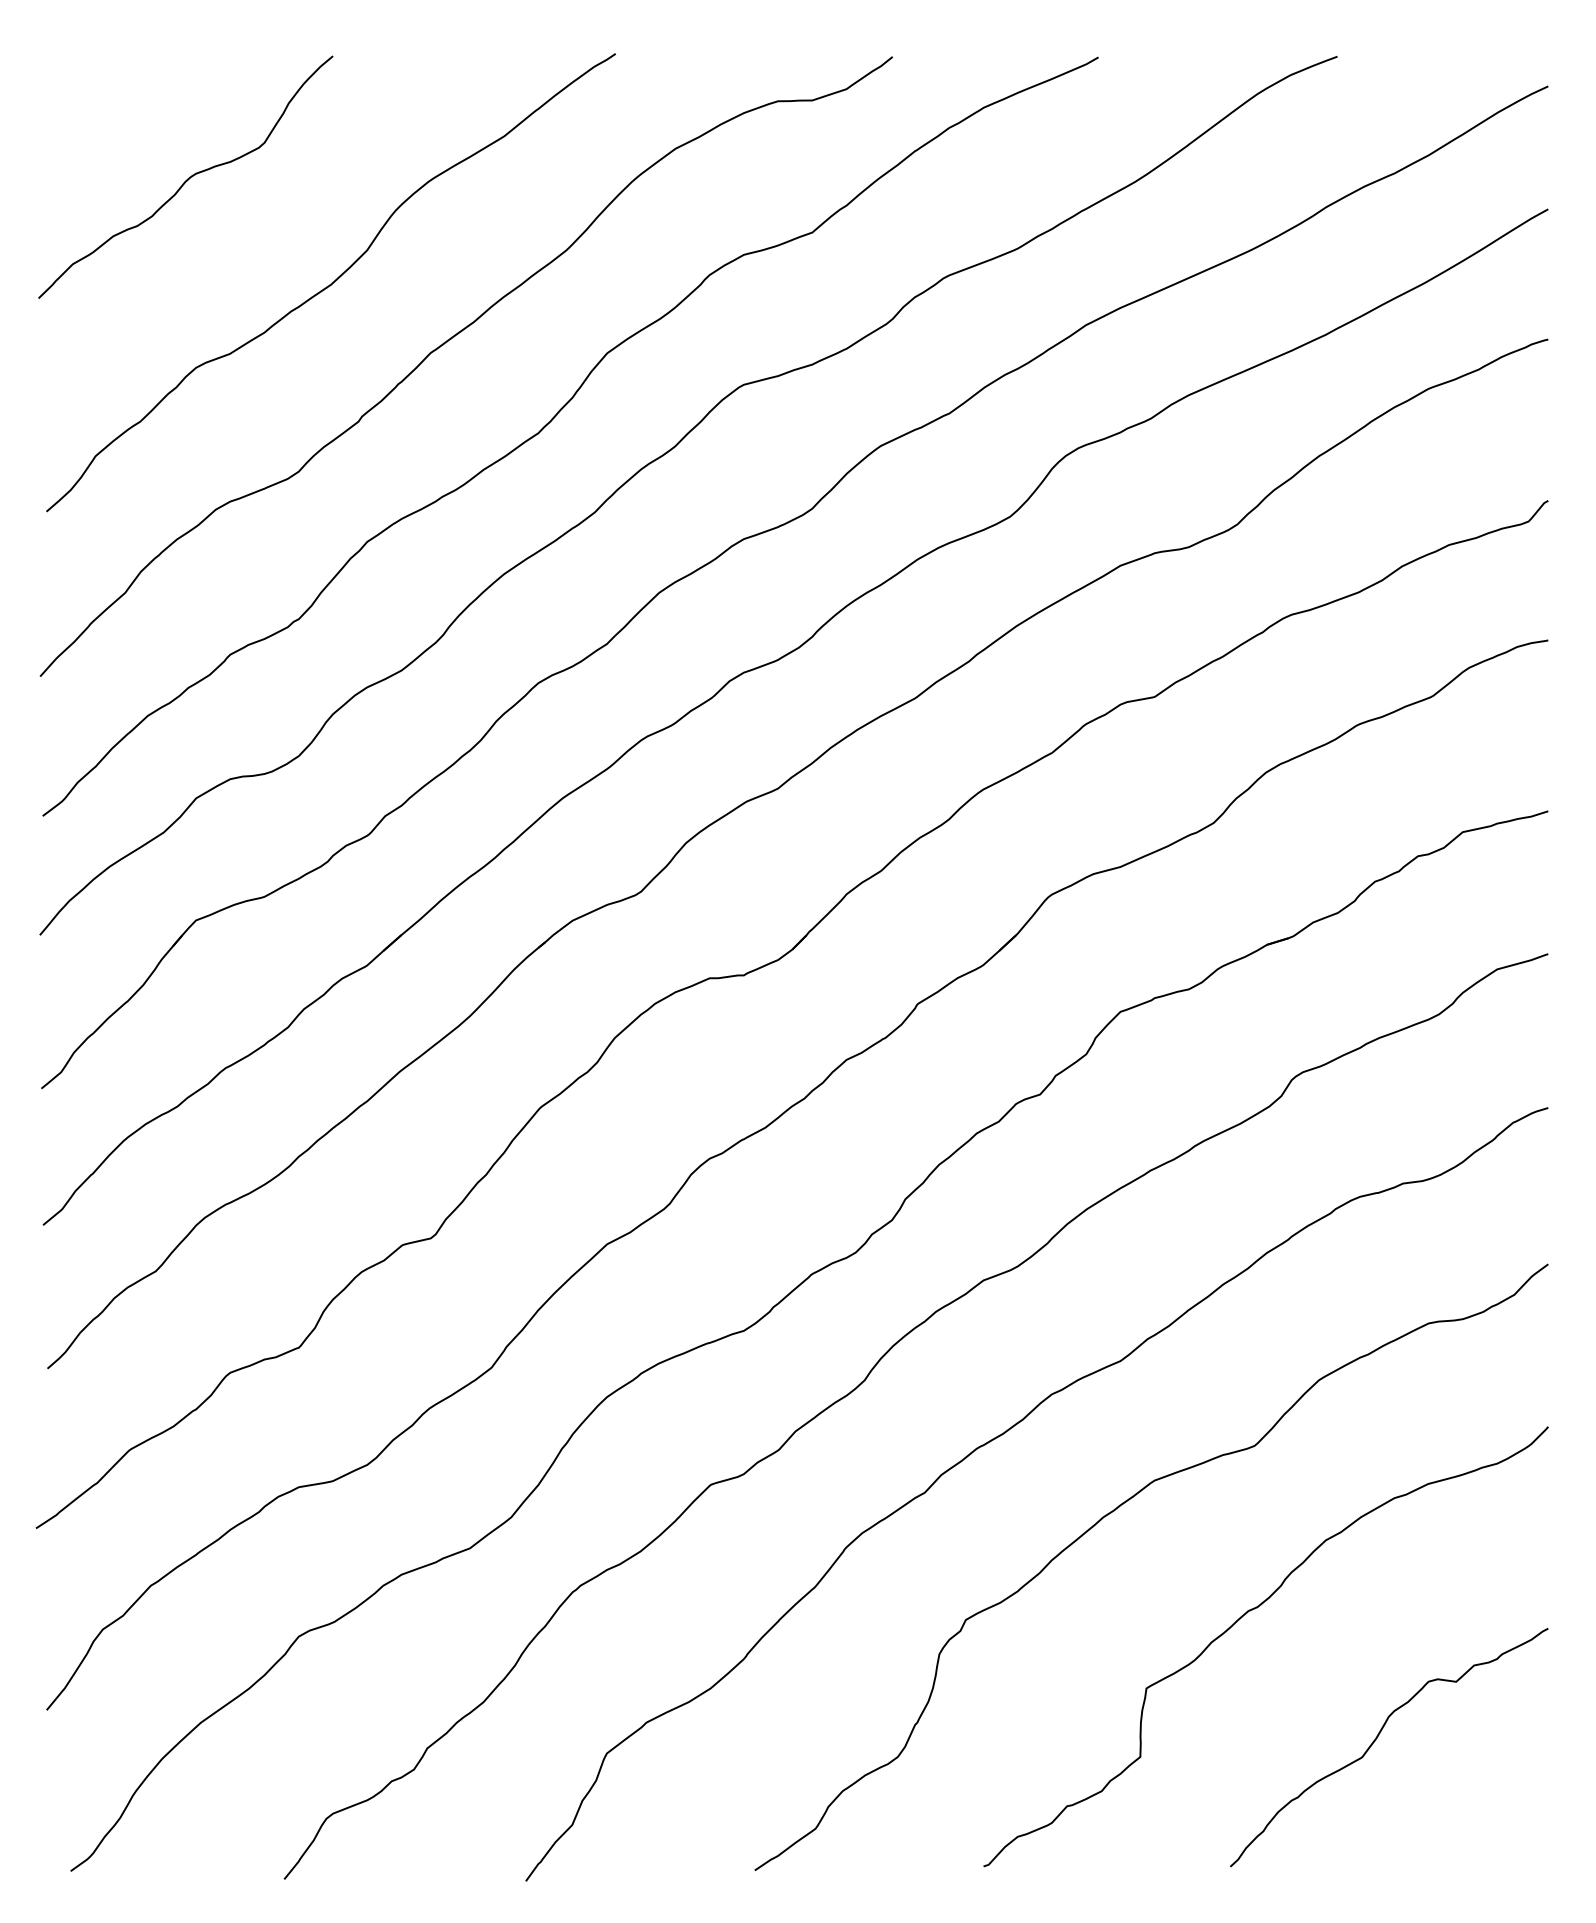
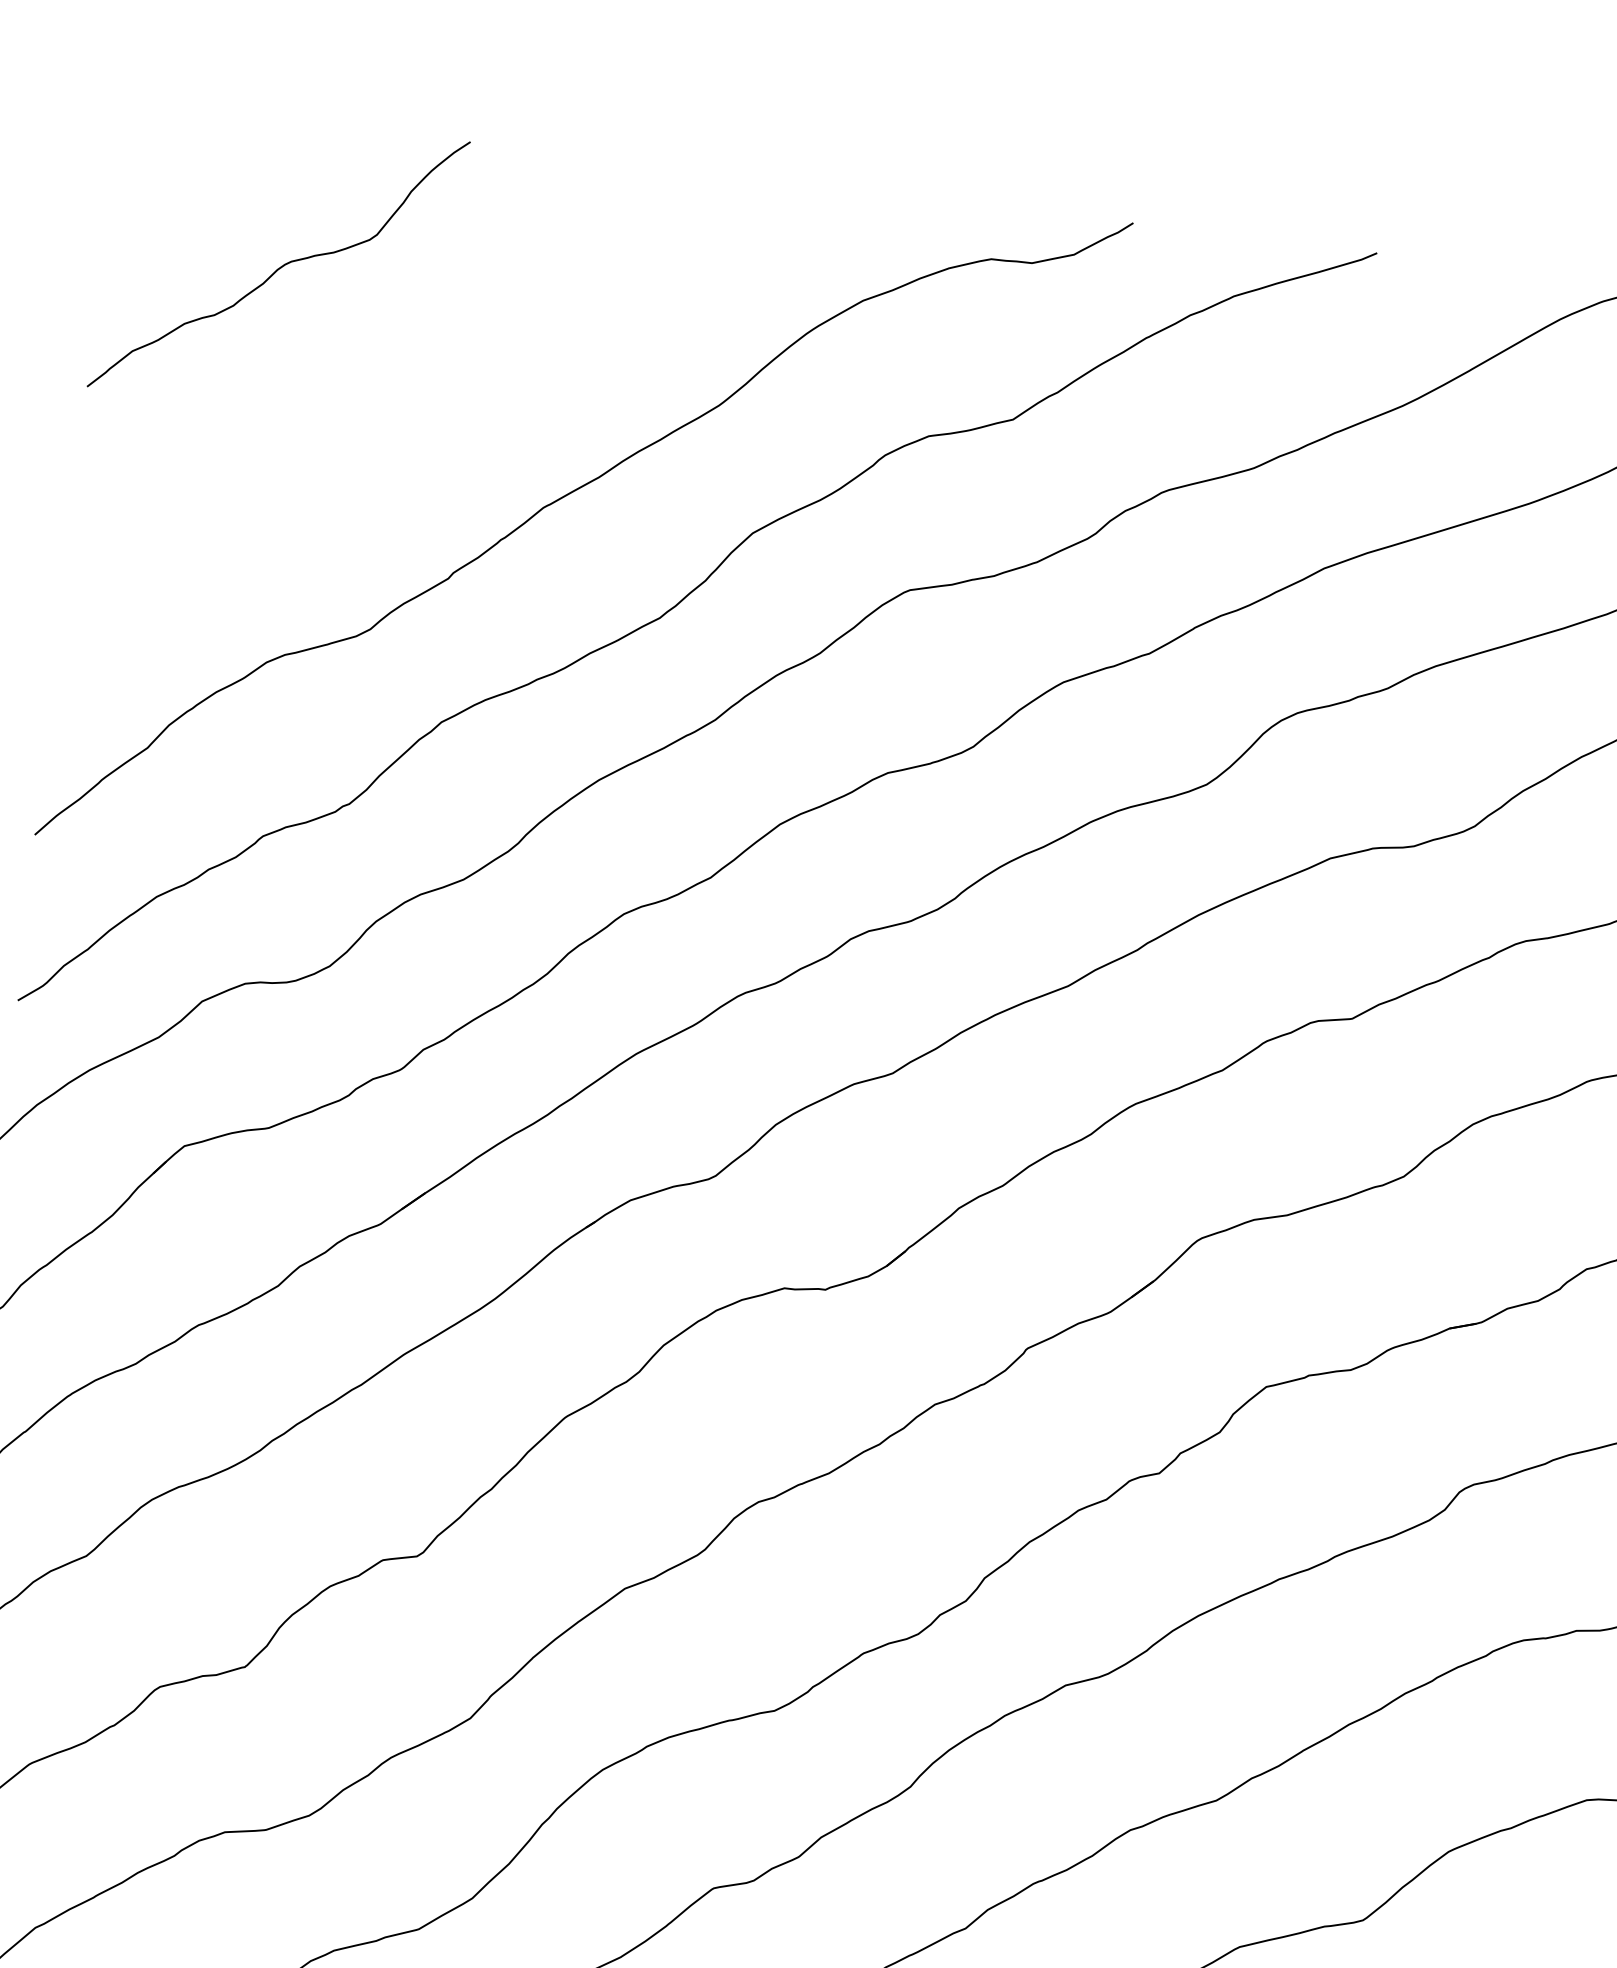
curve: (330, 283) -> (434, 410), removed

